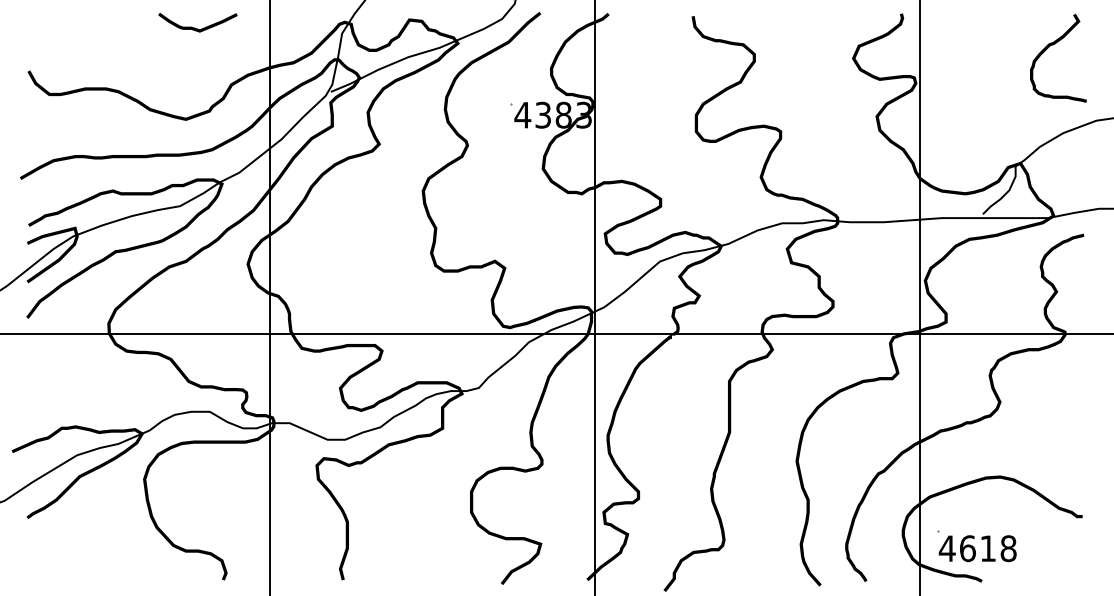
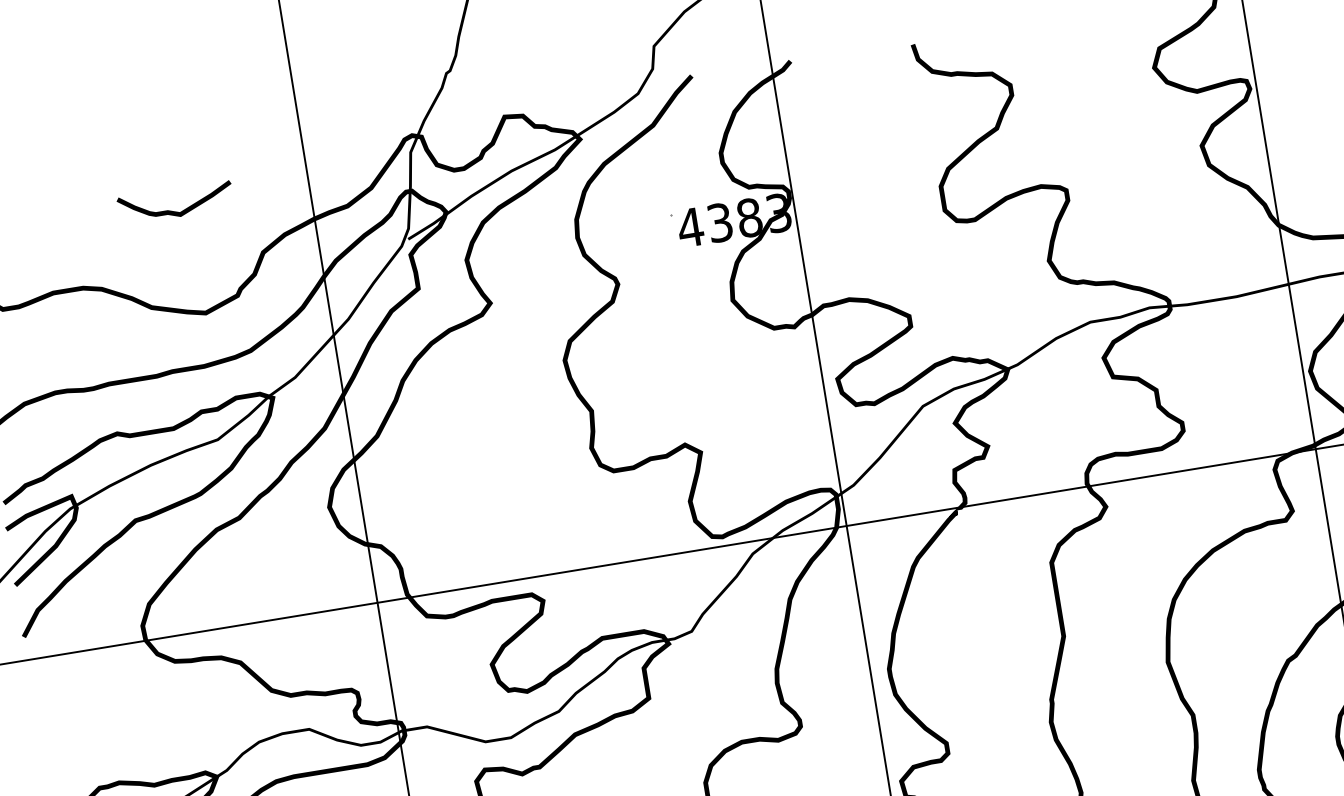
curve: (194, 27) -> (171, 210), moved

